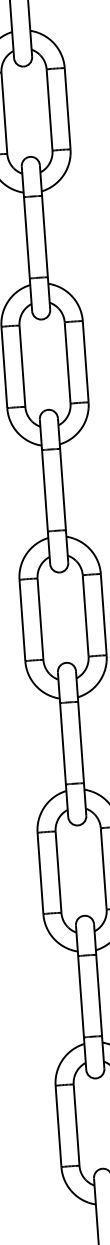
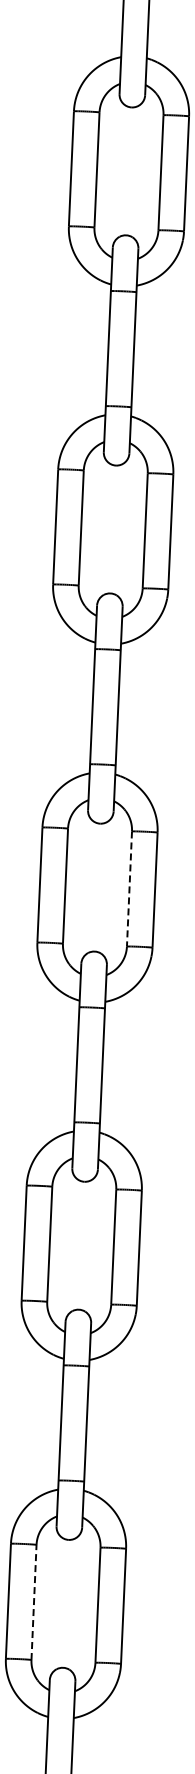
line: (85, 616) -> (129, 889), solid -> dashed
line: (76, 1125) -> (34, 1602), solid -> dashed

